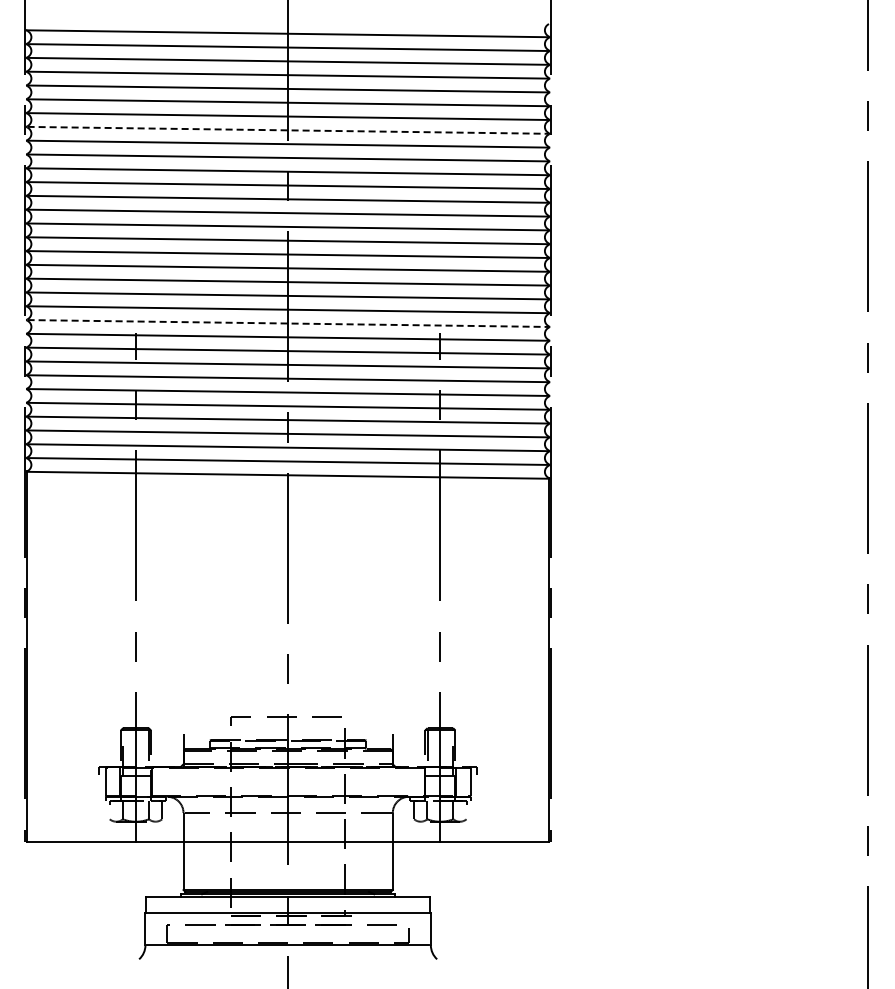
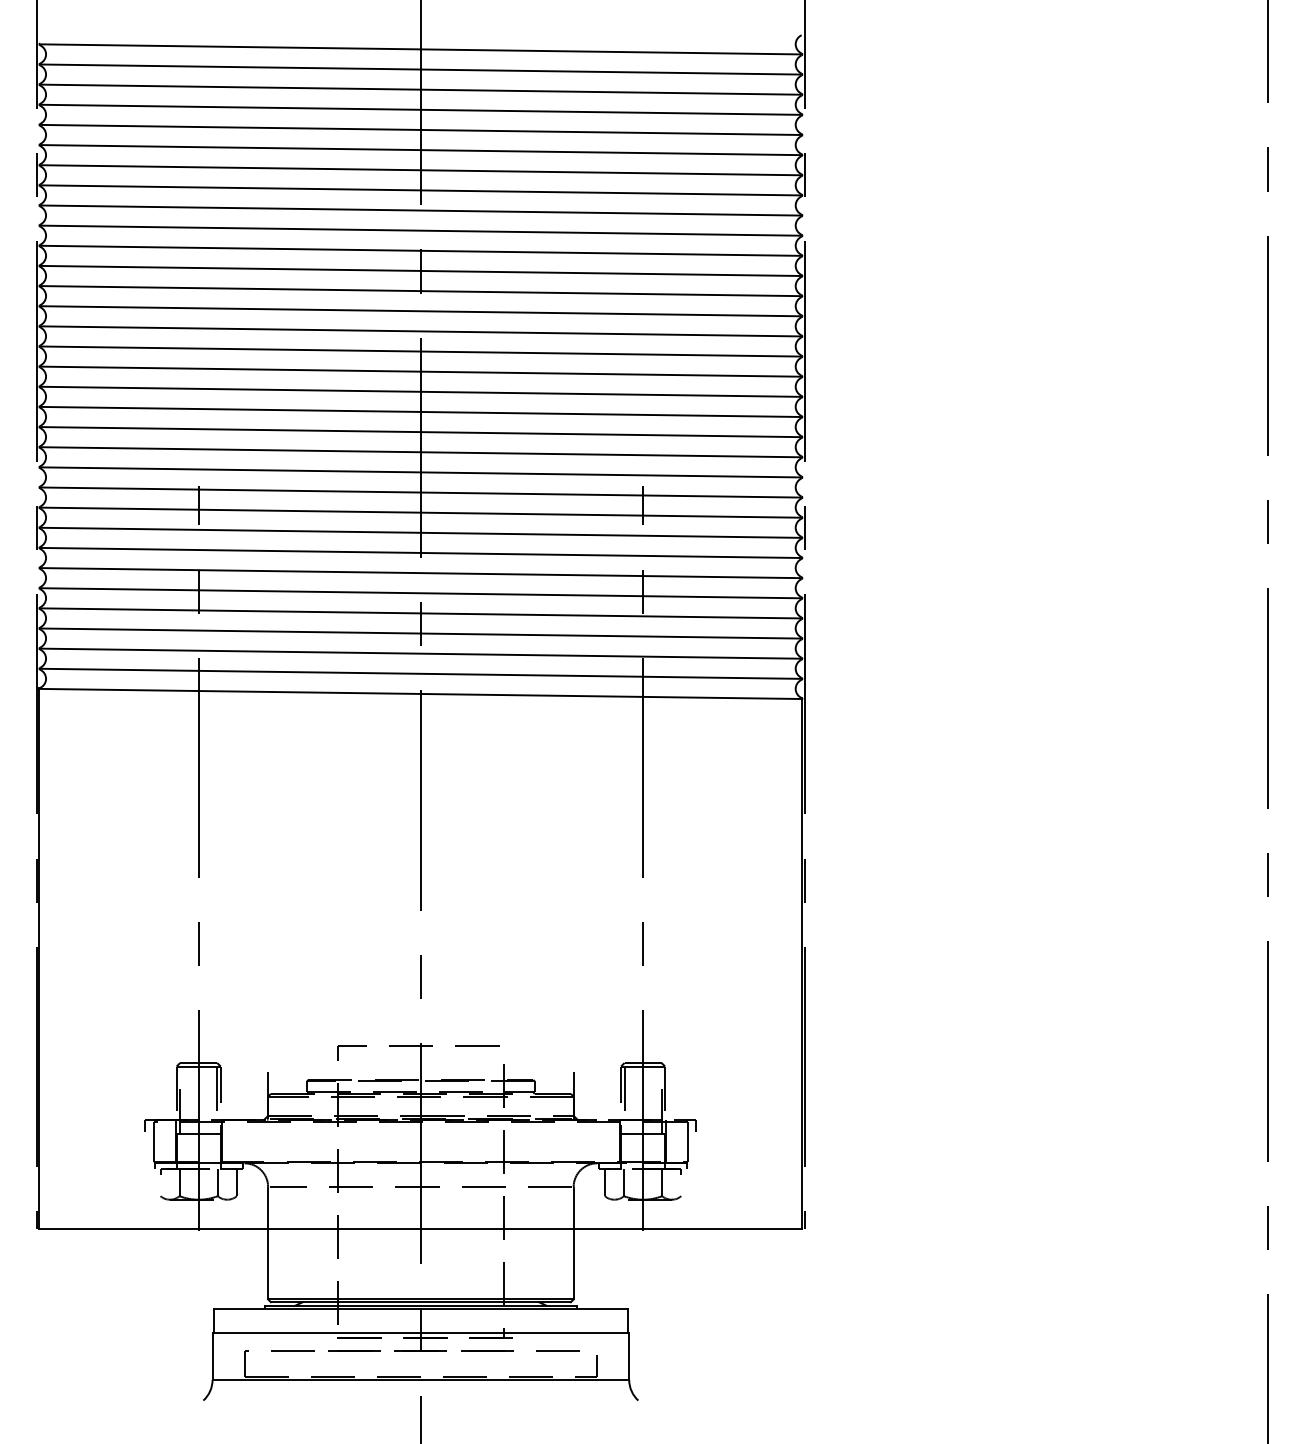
line: (288, 130) -> (421, 190), dashed -> solid
line: (288, 323) -> (421, 472), dashed -> solid

